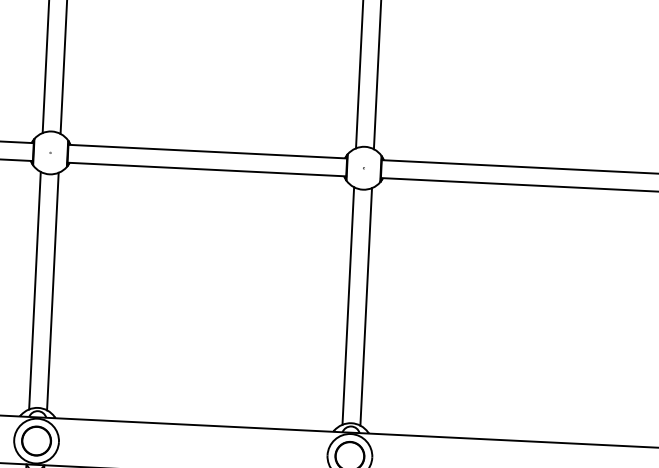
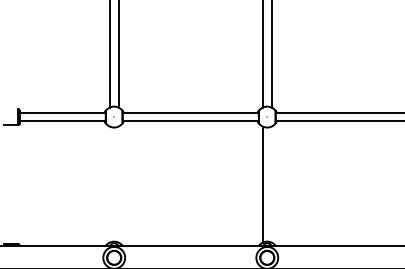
line: (34, 290) -> (109, 184), removed
line: (52, 291) -> (118, 184), removed
line: (365, 306) -> (271, 184), removed

